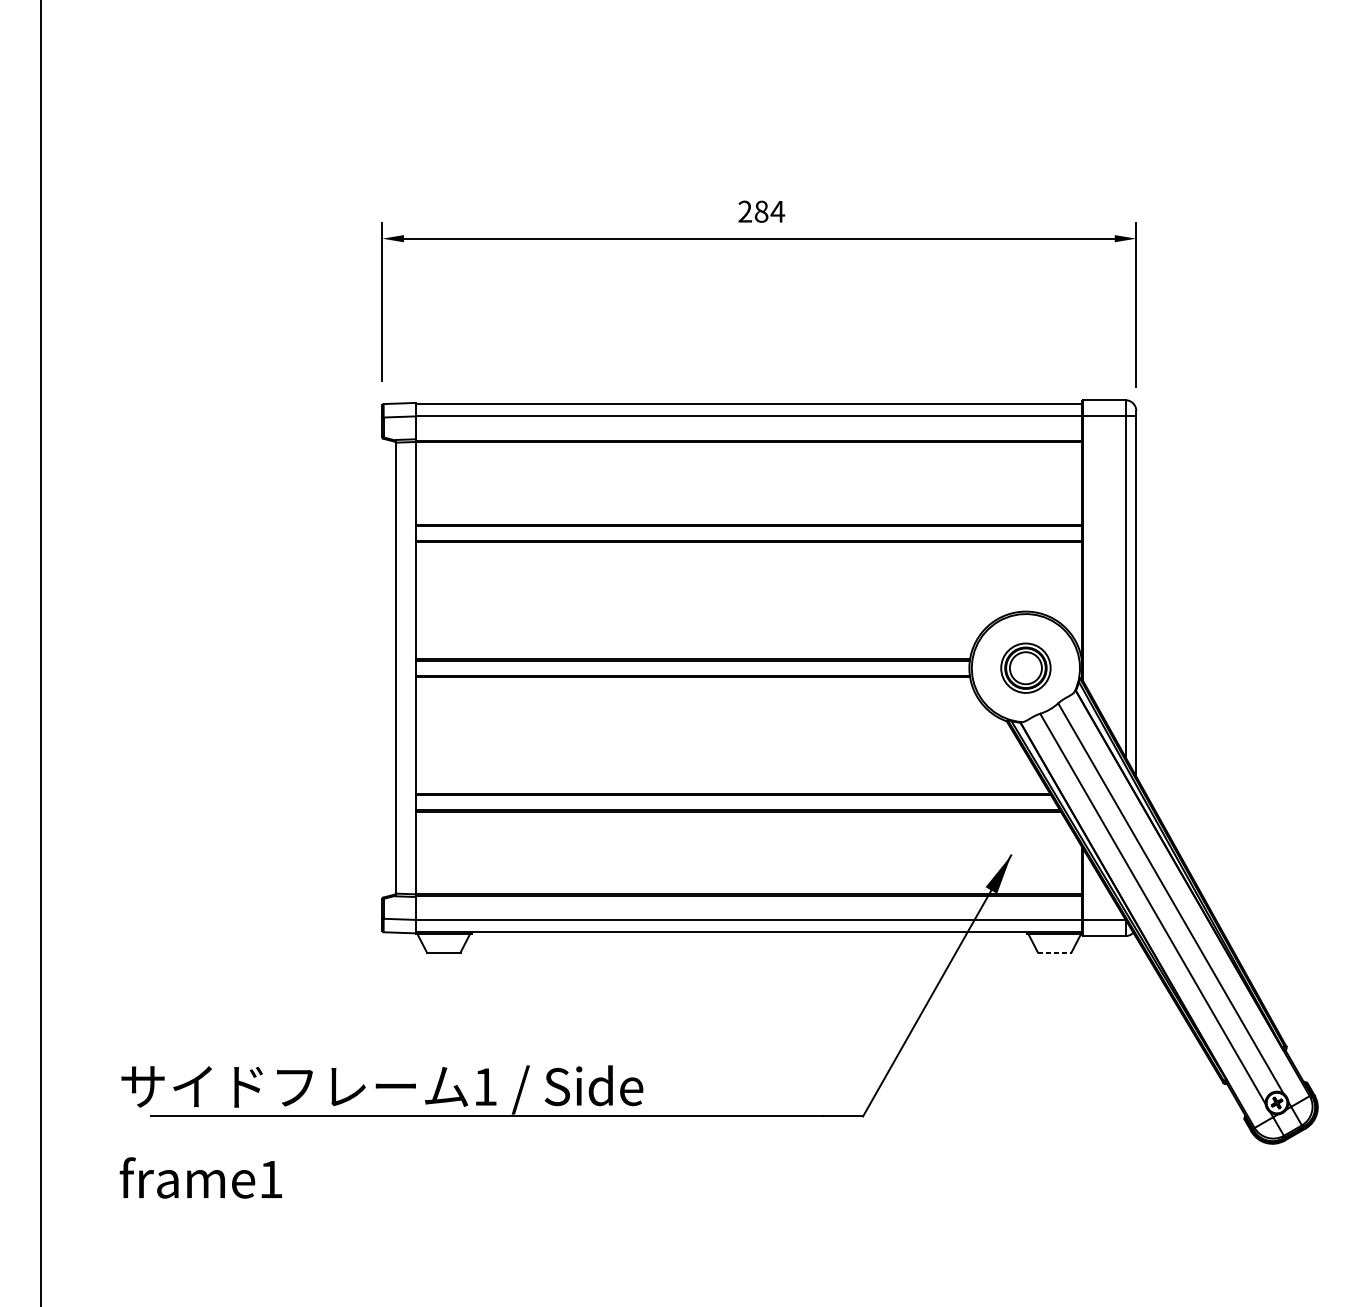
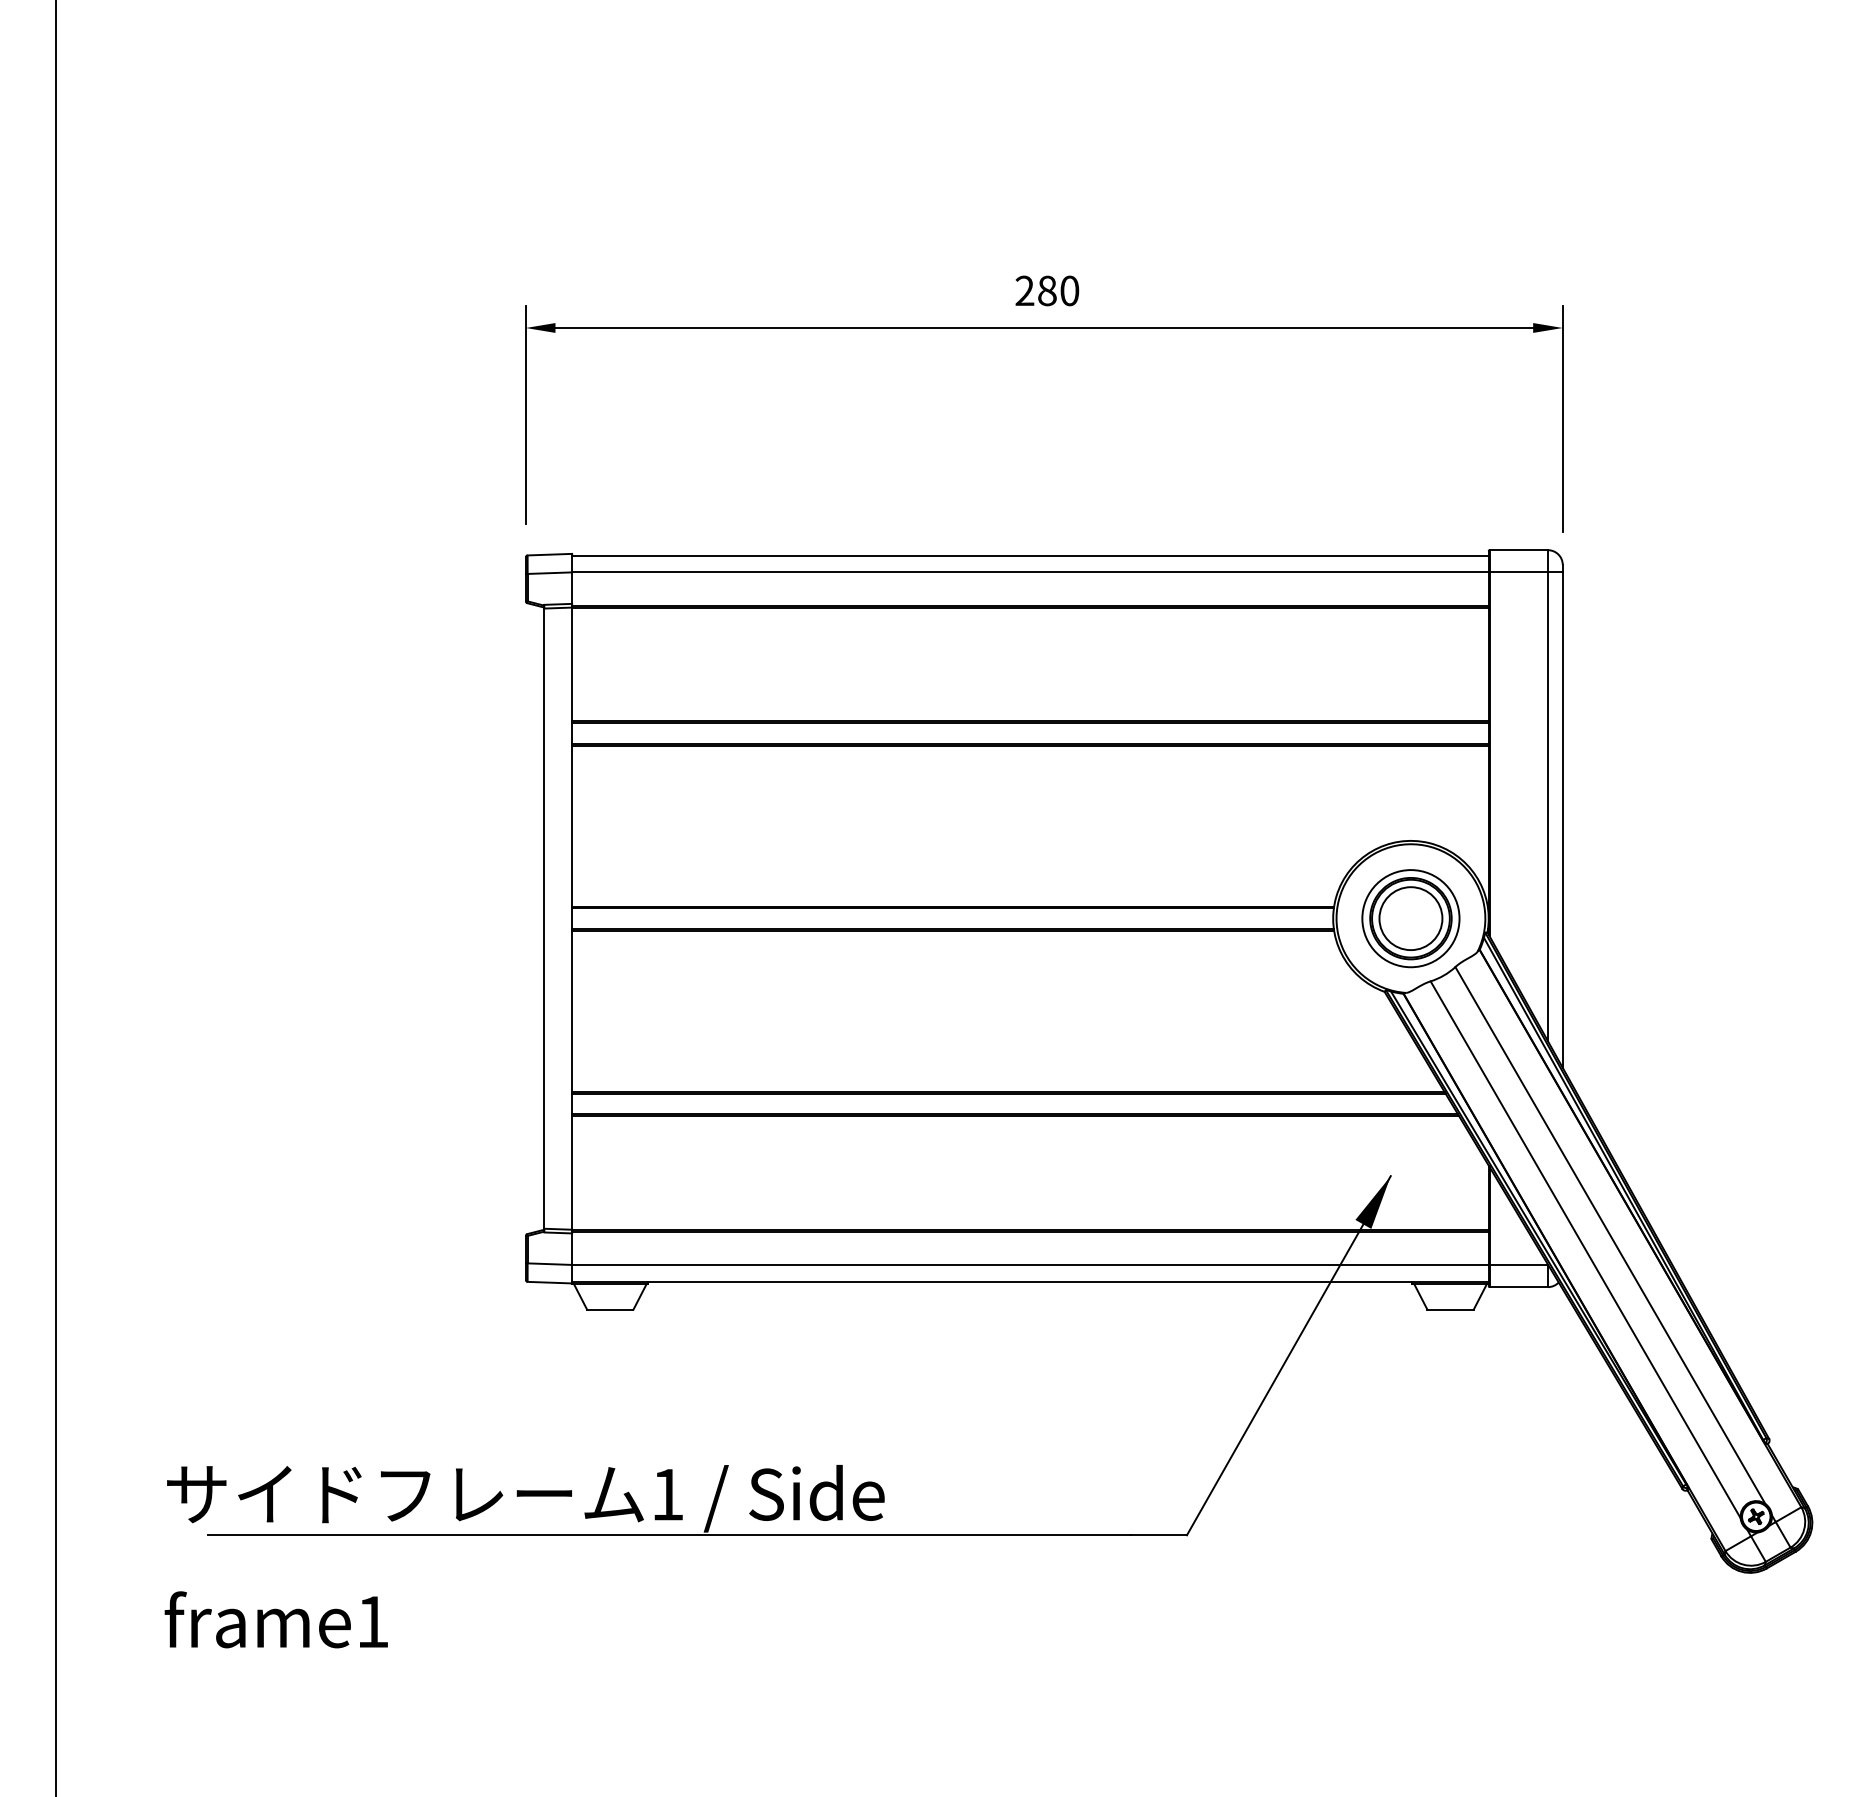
text: (777, 211) -> (1069, 290), 284 -> 280
part: (1025, 668) -> (1410, 918), size x1.43
line: (1055, 952) -> (1451, 1309), dashed -> solid

